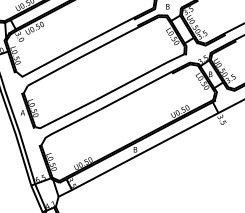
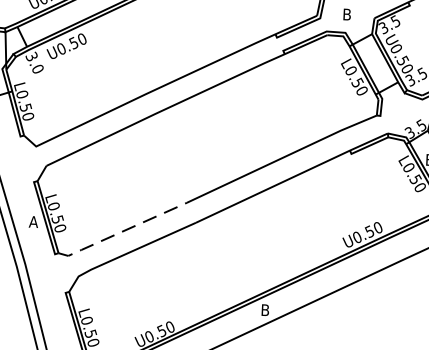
line: (64, 115) -> (120, 231), solid -> dashed

